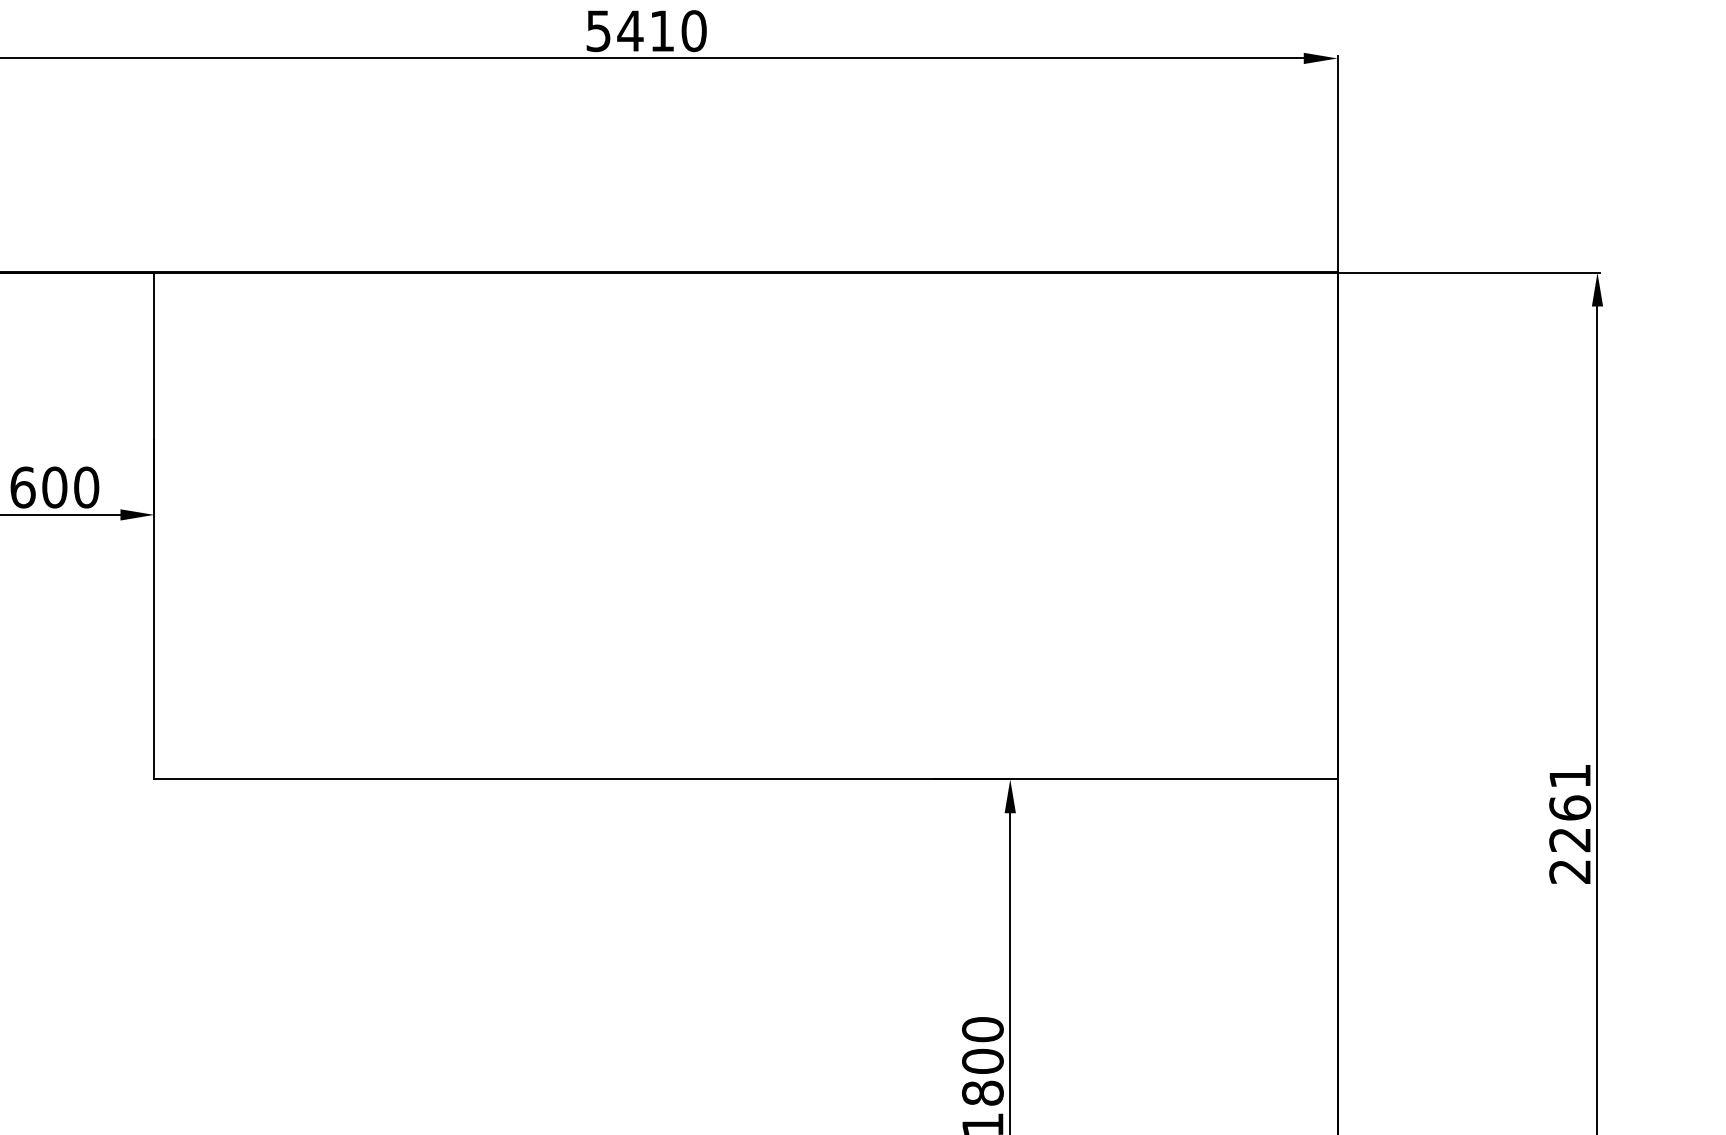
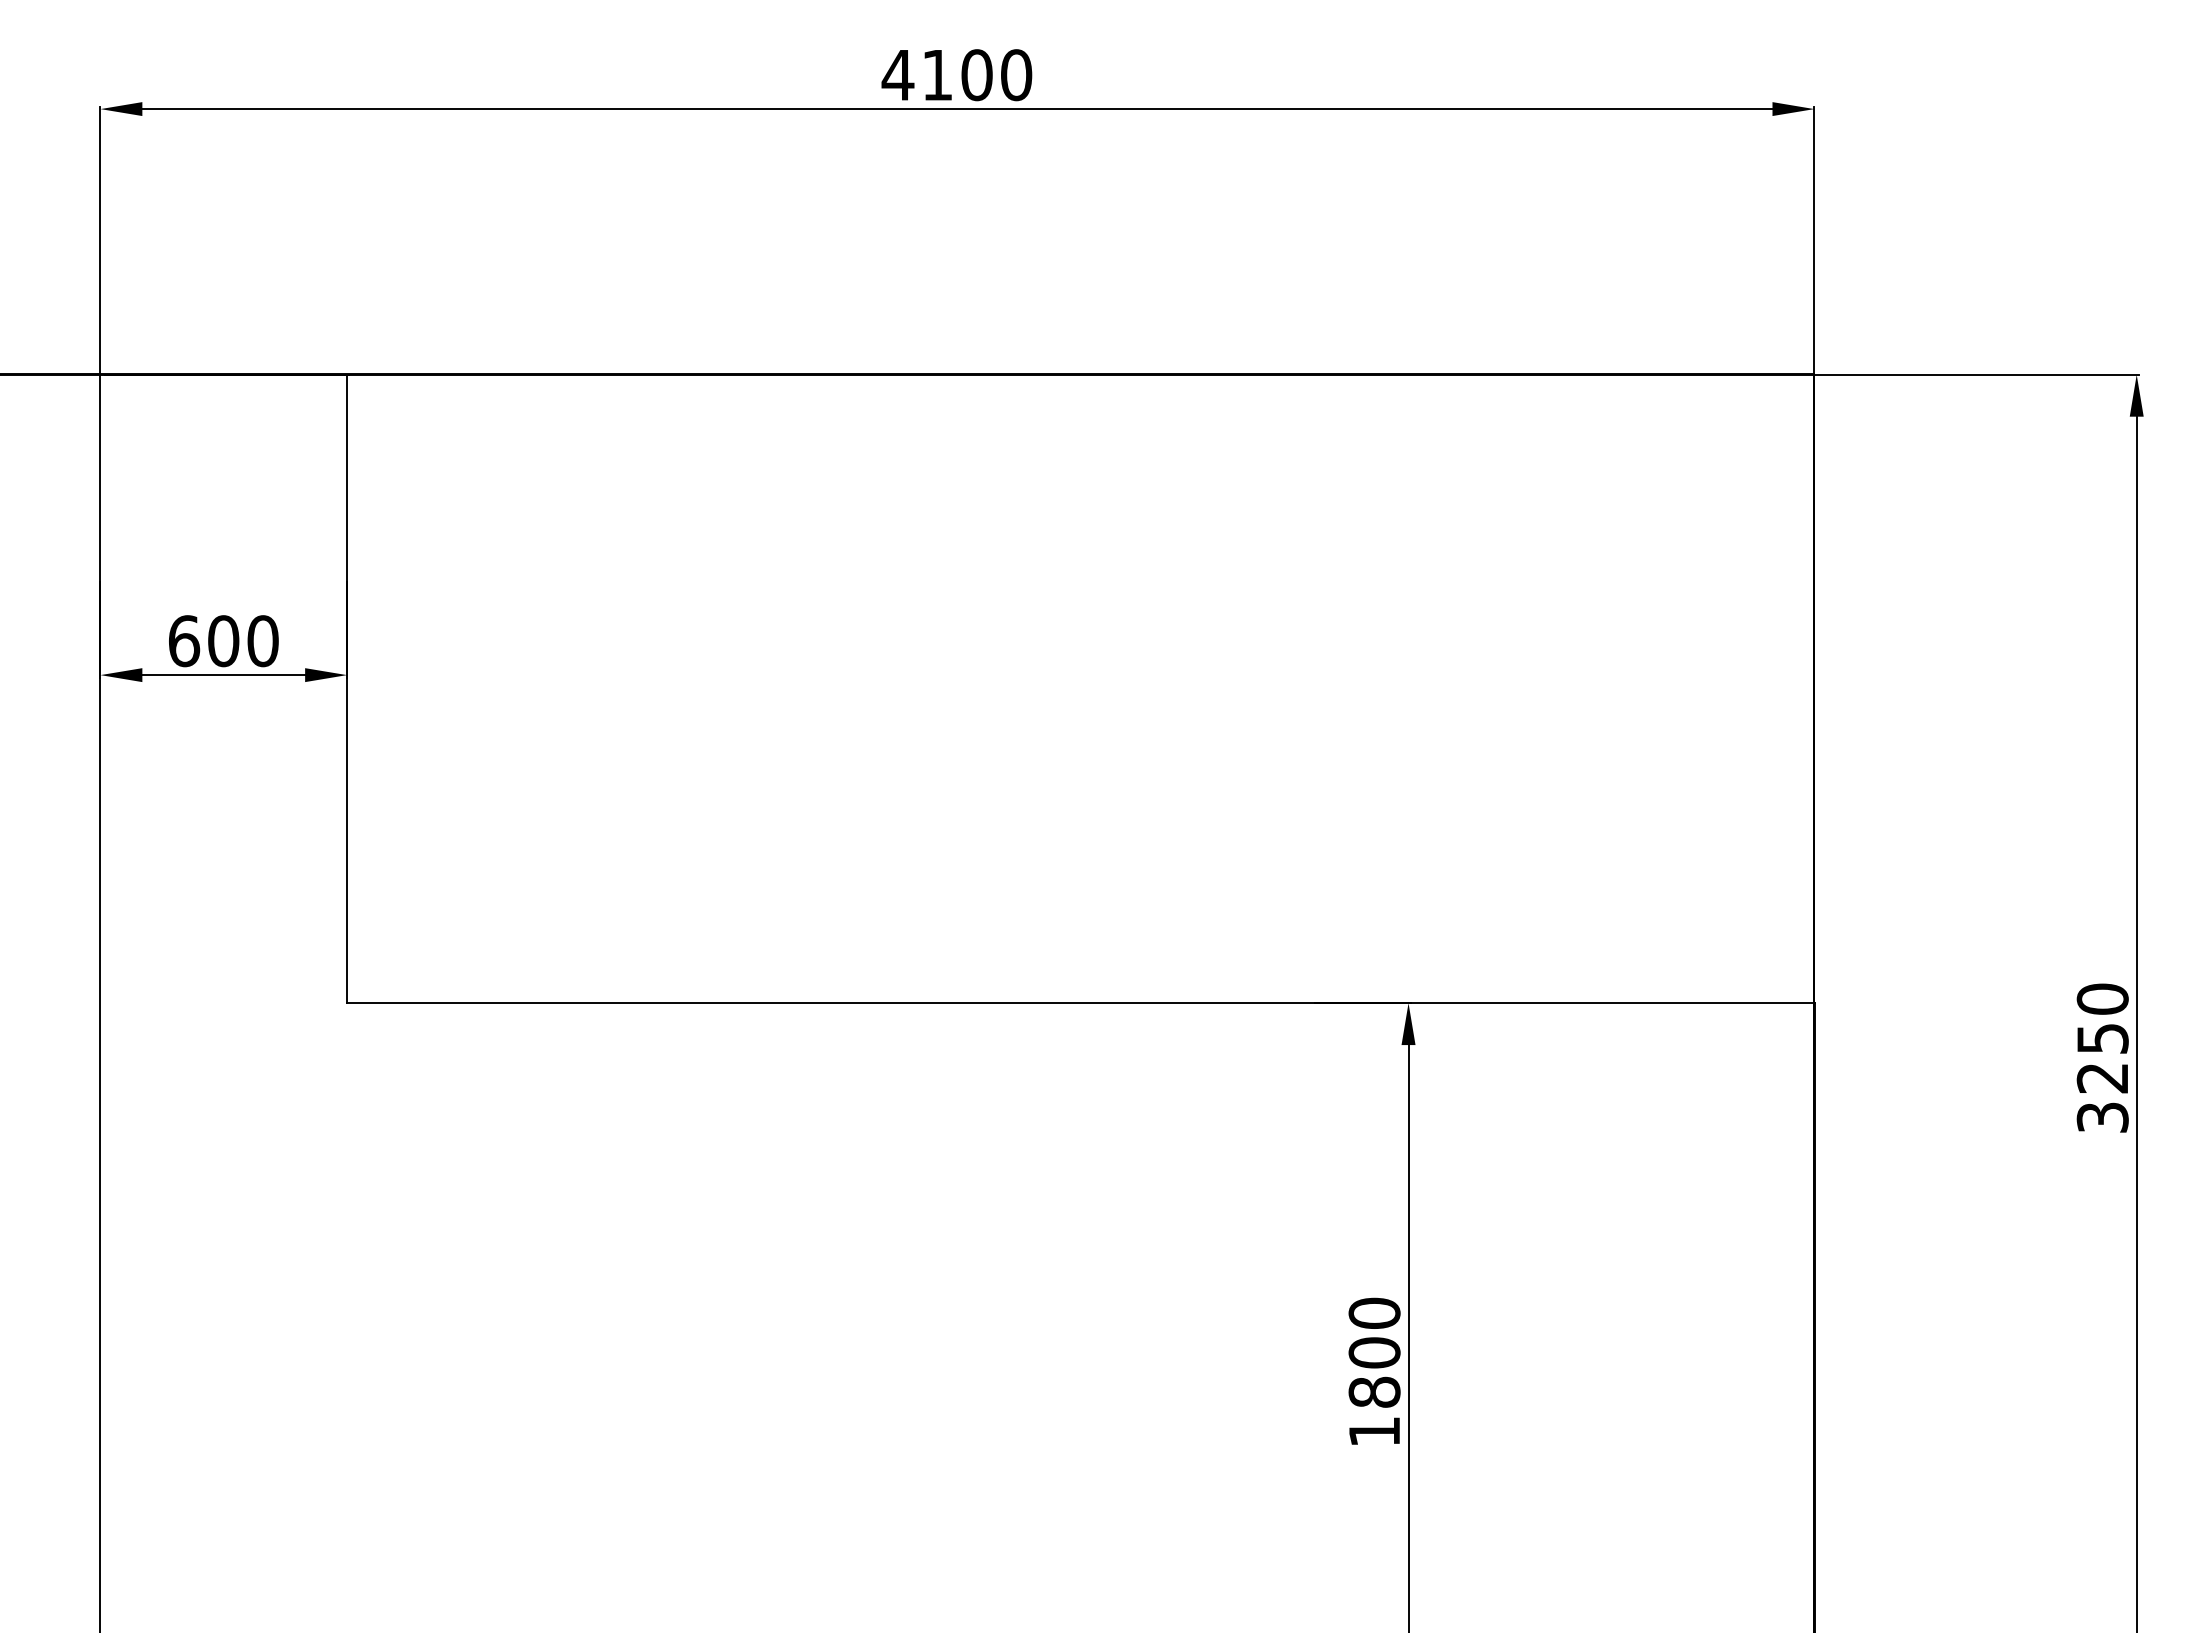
text: (629, 31) -> (936, 75), 5410 -> 4100
text: (1569, 823) -> (2102, 1057), 2261 -> 3250

